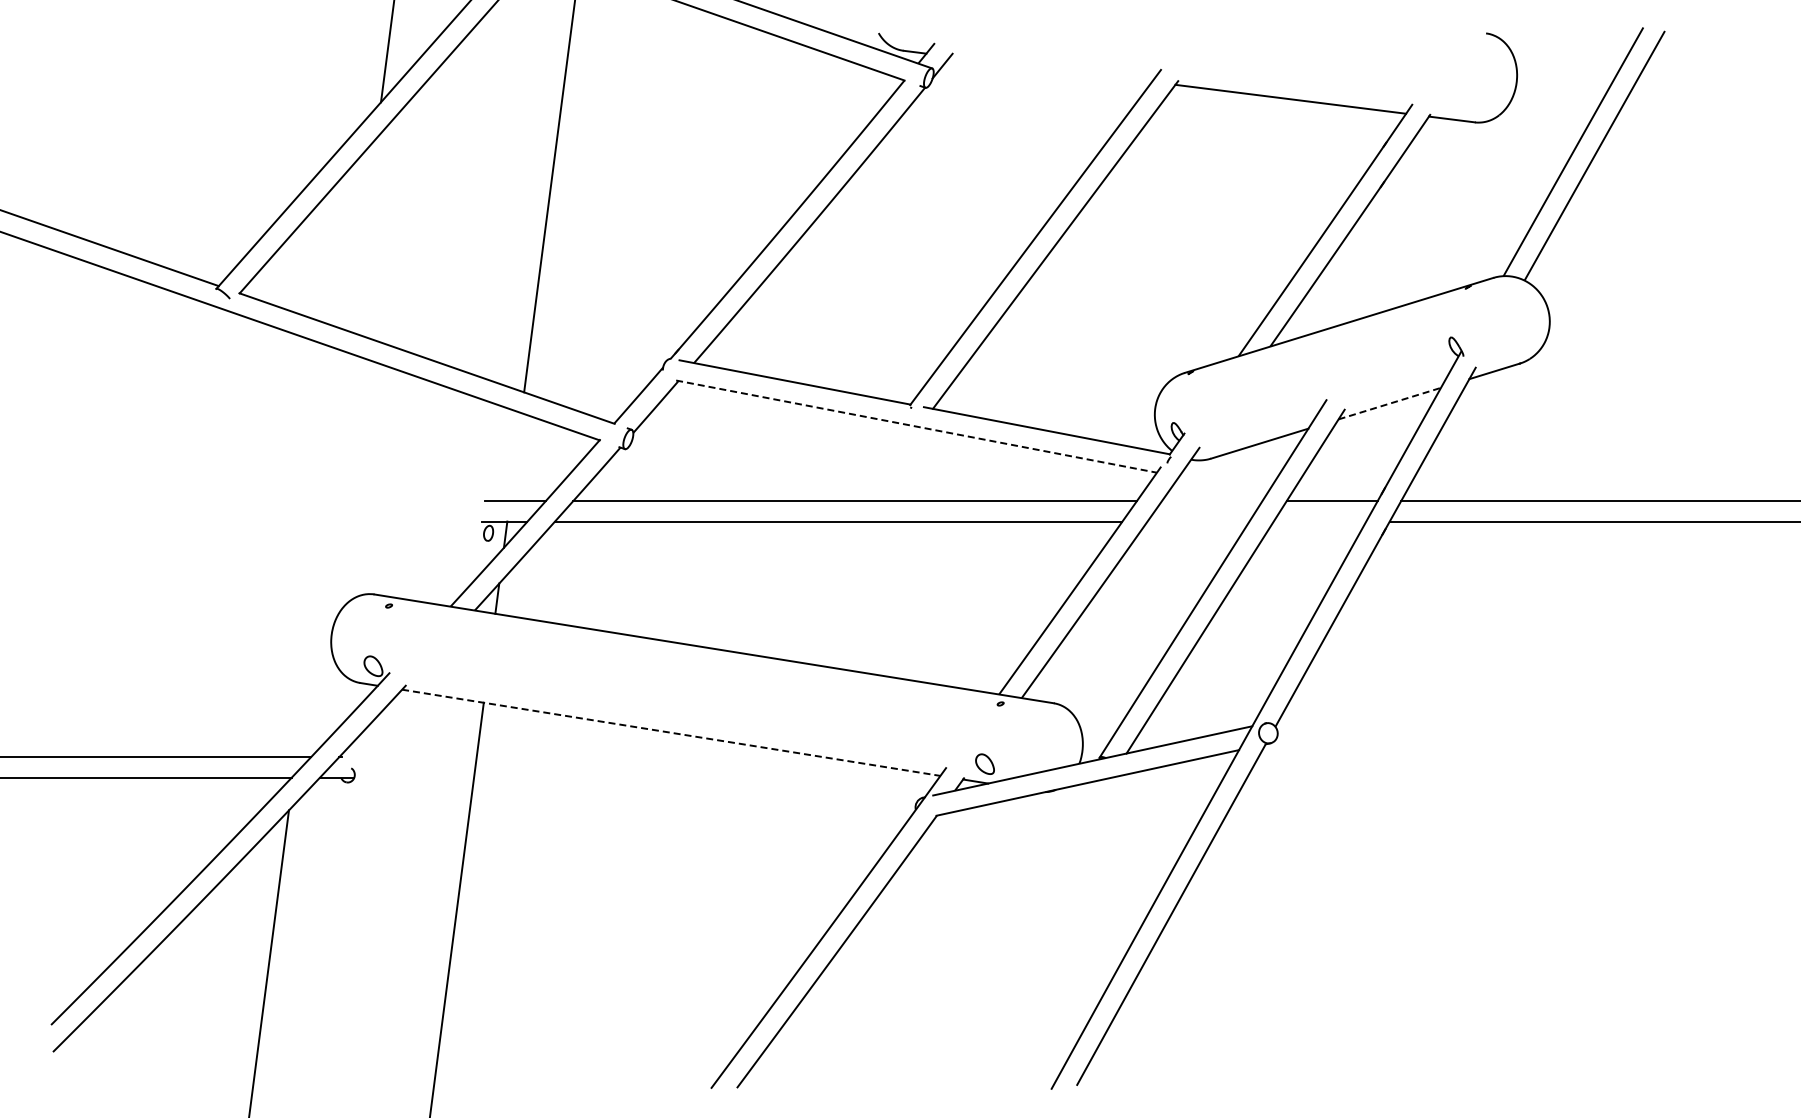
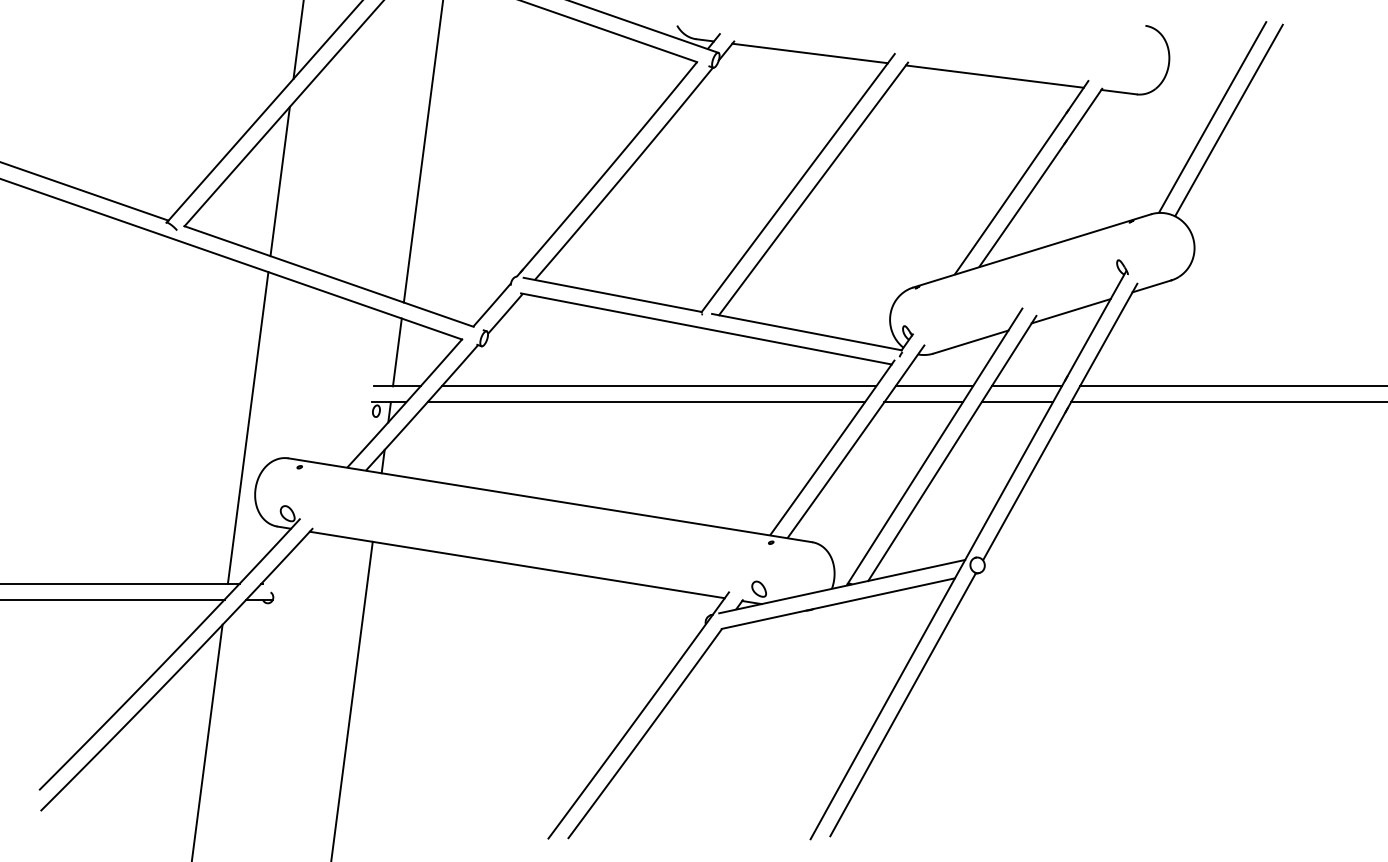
line: (1051, 68) -> (810, 52), added
line: (363, 235) -> (280, 181), added
line: (1389, 403) -> (1070, 311), dashed -> solid
line: (916, 426) -> (706, 328), dashed -> solid
line: (515, 457) -> (397, 352), added
line: (1212, 501) -> (934, 386), added
line: (1198, 521) -> (923, 402), added
line: (1319, 521) -> (1017, 402), added
line: (321, 554) -> (247, 427), added
line: (671, 732) -> (517, 564), dashed -> solid

